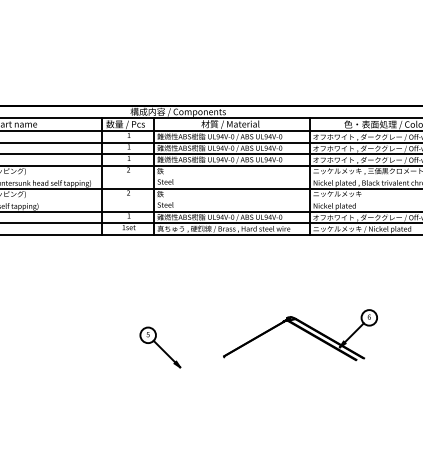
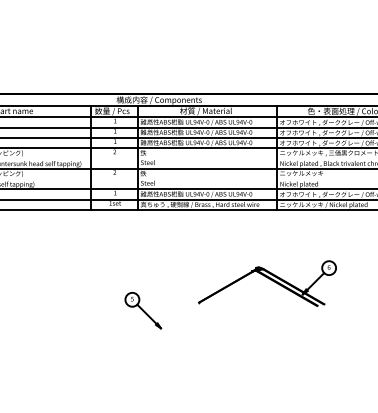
part: (300, 335) -> (267, 283), moved

